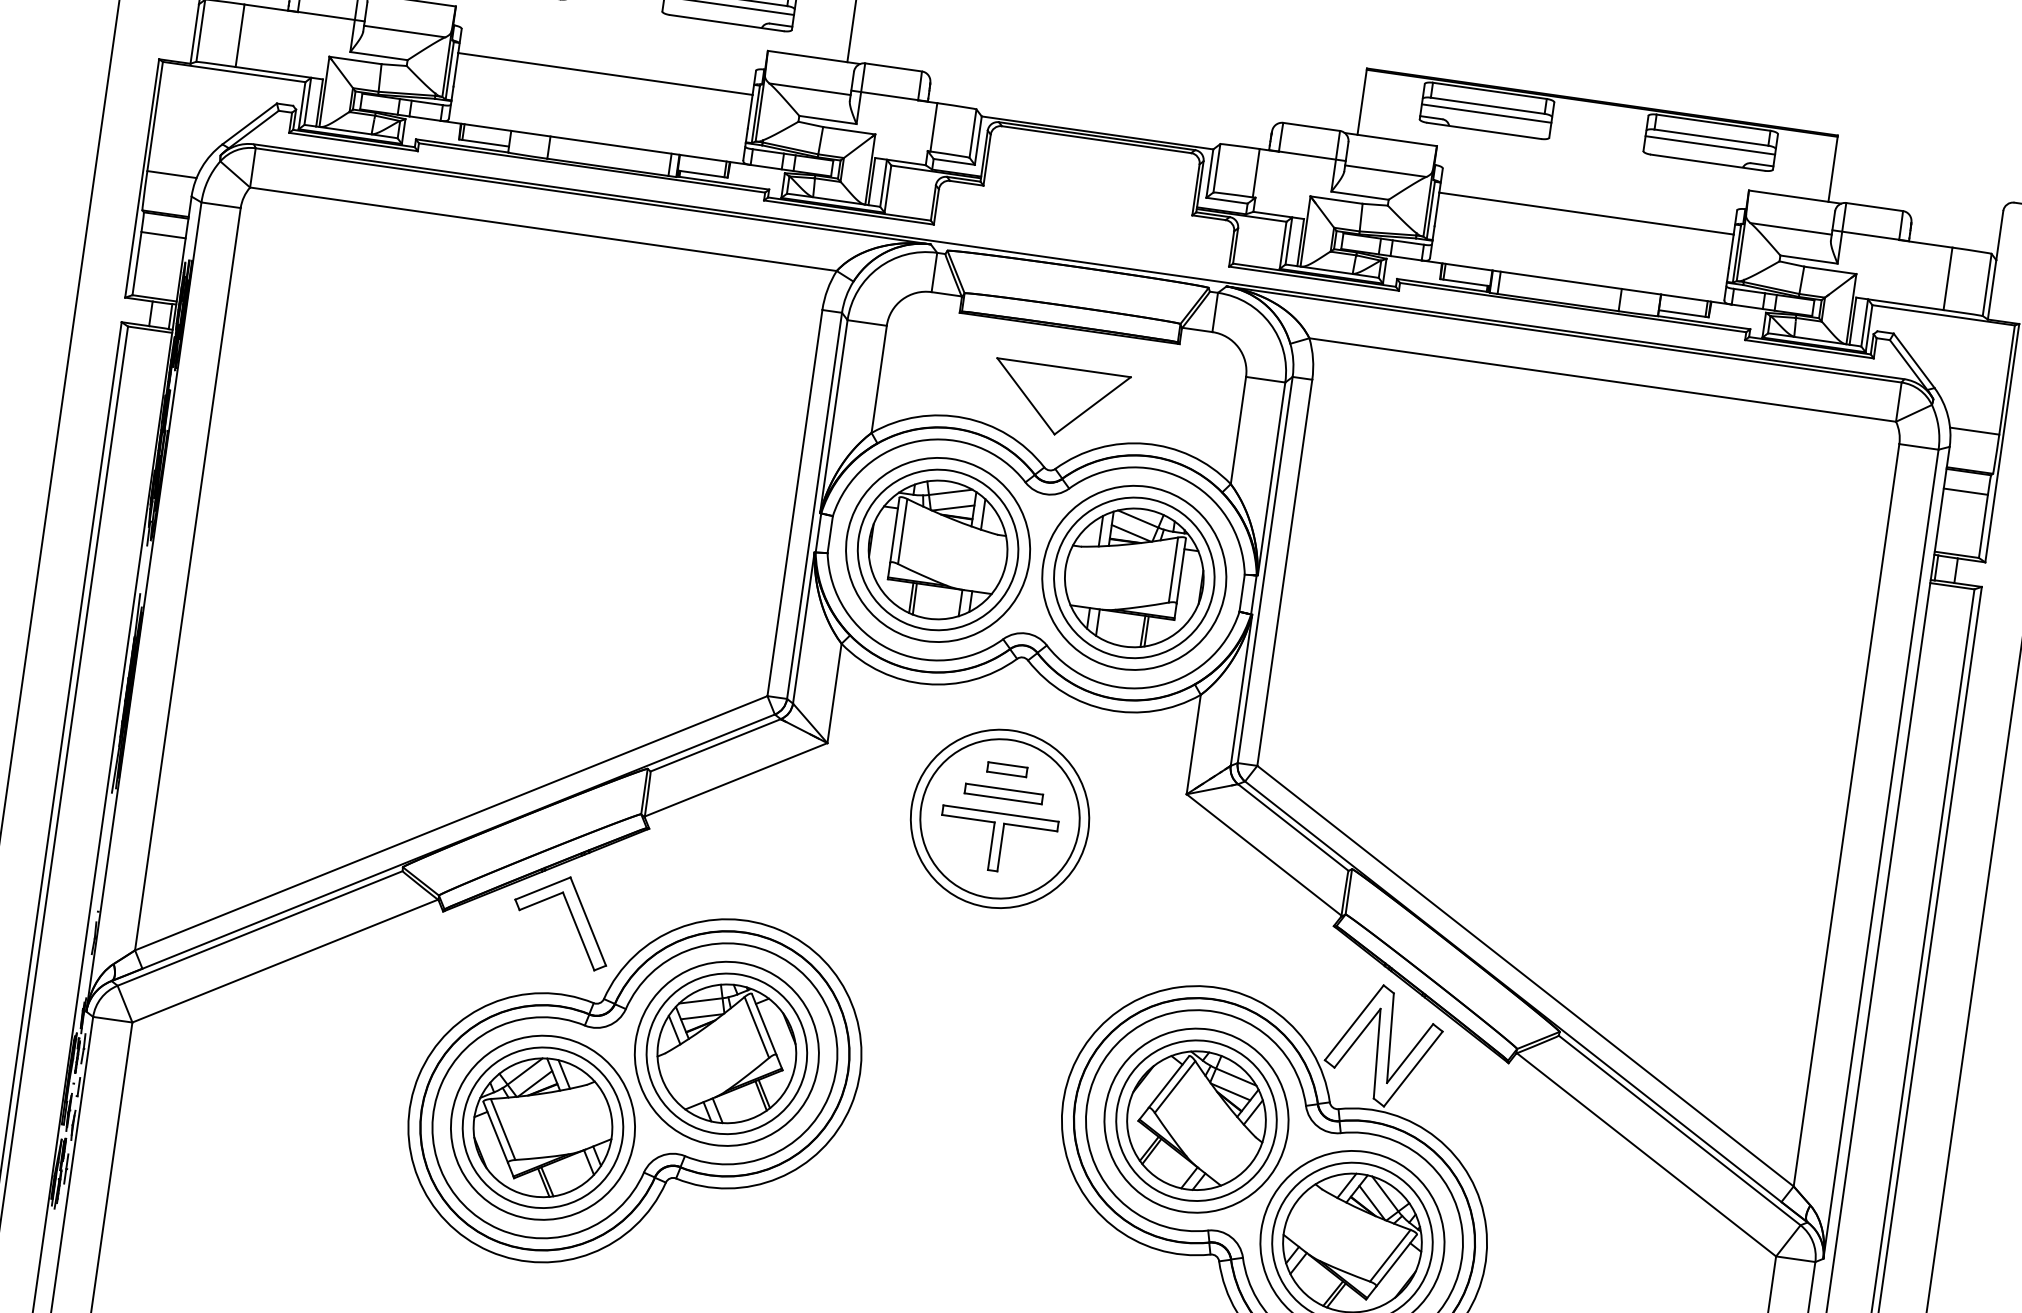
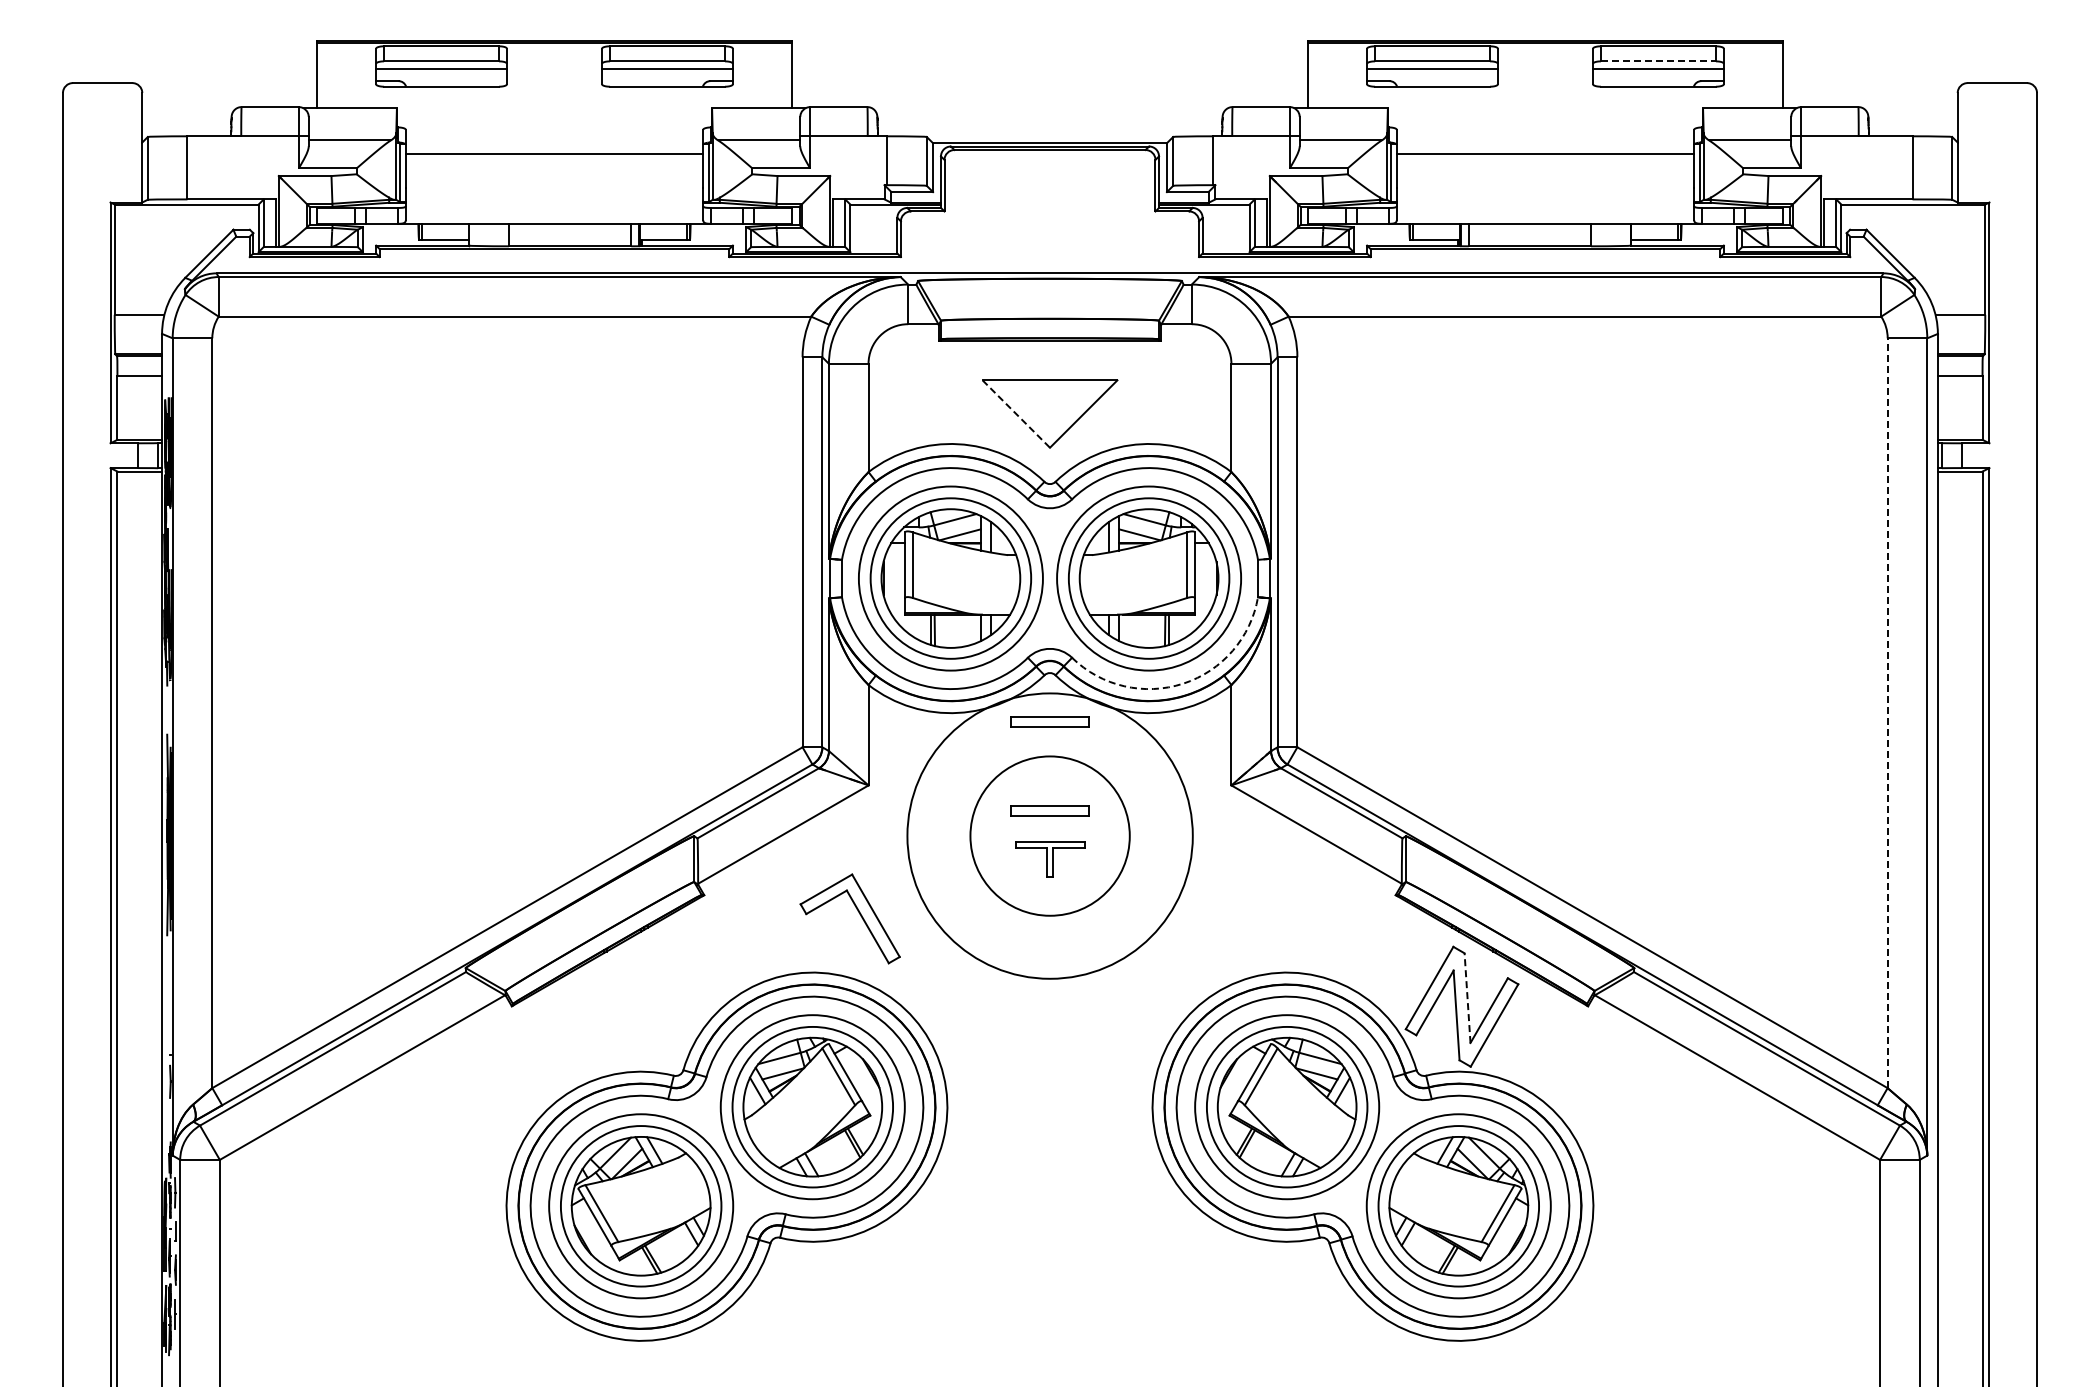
line: (1711, 137) -> (1658, 61), solid -> dashed
line: (1026, 396) -> (1016, 414), solid -> dashed
arc: (1153, 686) -> (1183, 683), solid -> dashed
part: (1015, 705) -> (1049, 721), added
part: (1007, 769) -> (1050, 786), removed
line: (1846, 815) -> (1887, 713), solid -> dashed
circle: (999, 818) -> (1049, 835), size x1.6
part: (997, 842) -> (1050, 859), size x0.6
part: (570, 914) -> (857, 911), moved
line: (1390, 1038) -> (1467, 998), solid -> dashed

